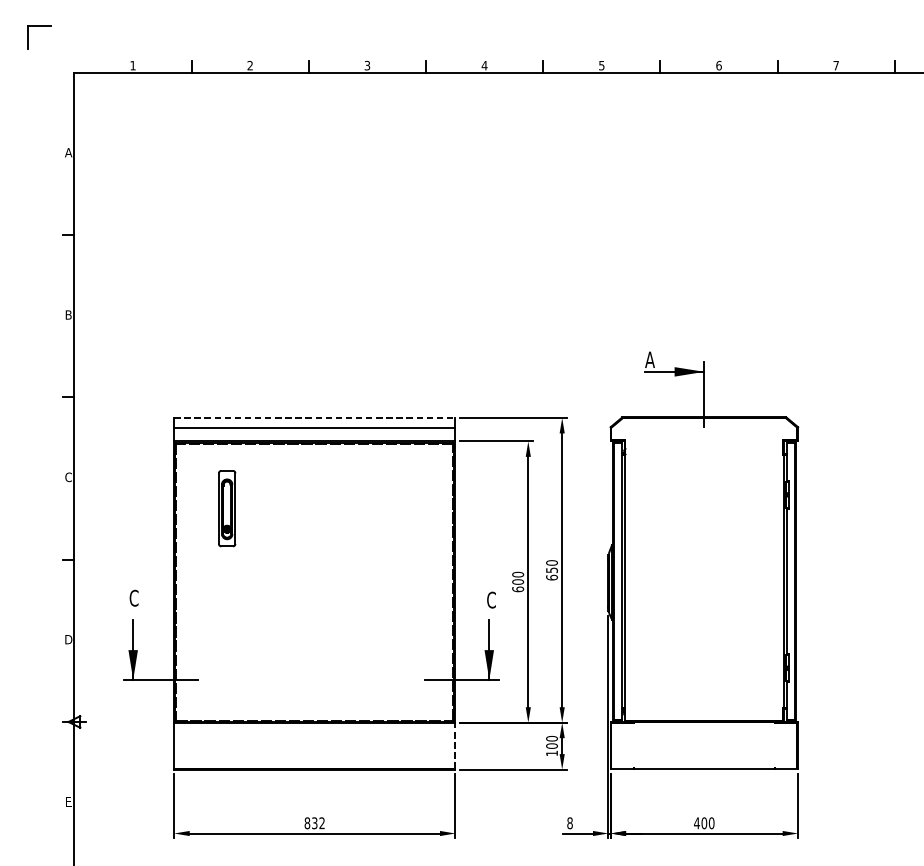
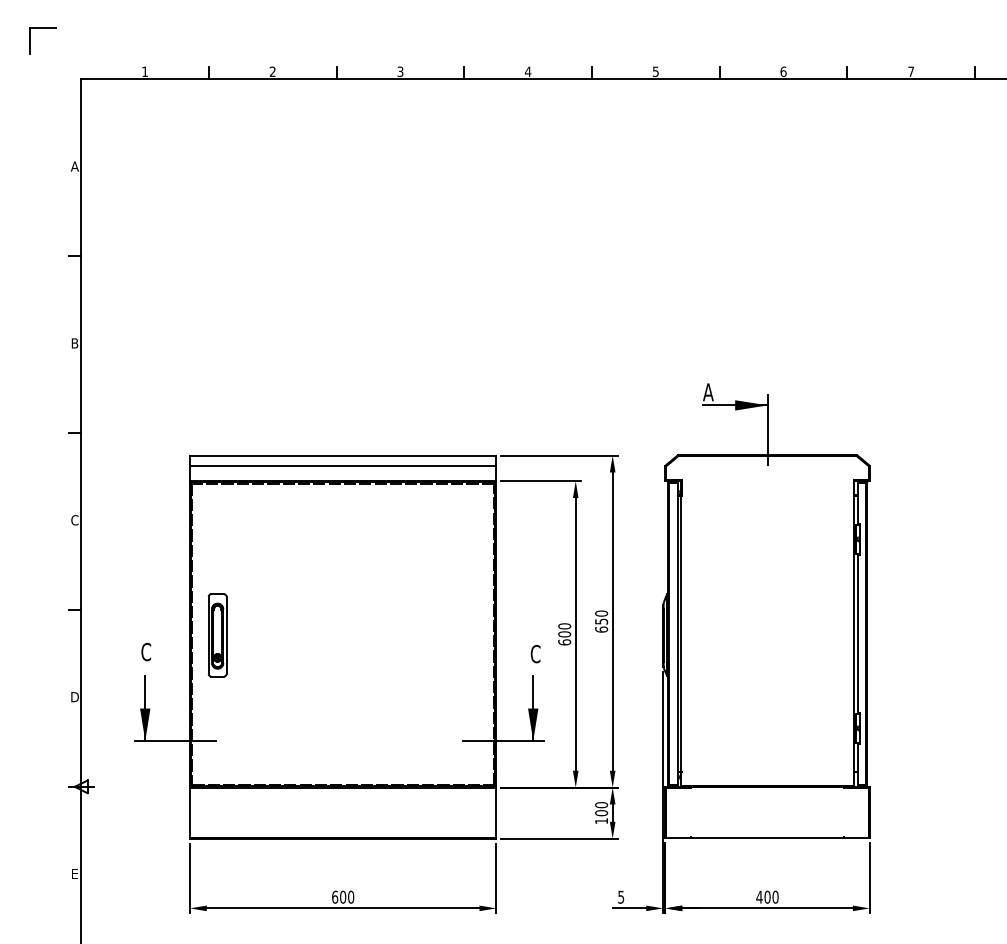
line: (315, 417) -> (343, 455), dashed -> solid
part: (227, 508) -> (217, 635), moved
line: (455, 745) -> (496, 812), dashed -> solid
text: (315, 822) -> (343, 896), 832 -> 600
text: (570, 822) -> (621, 896), 8 -> 5

